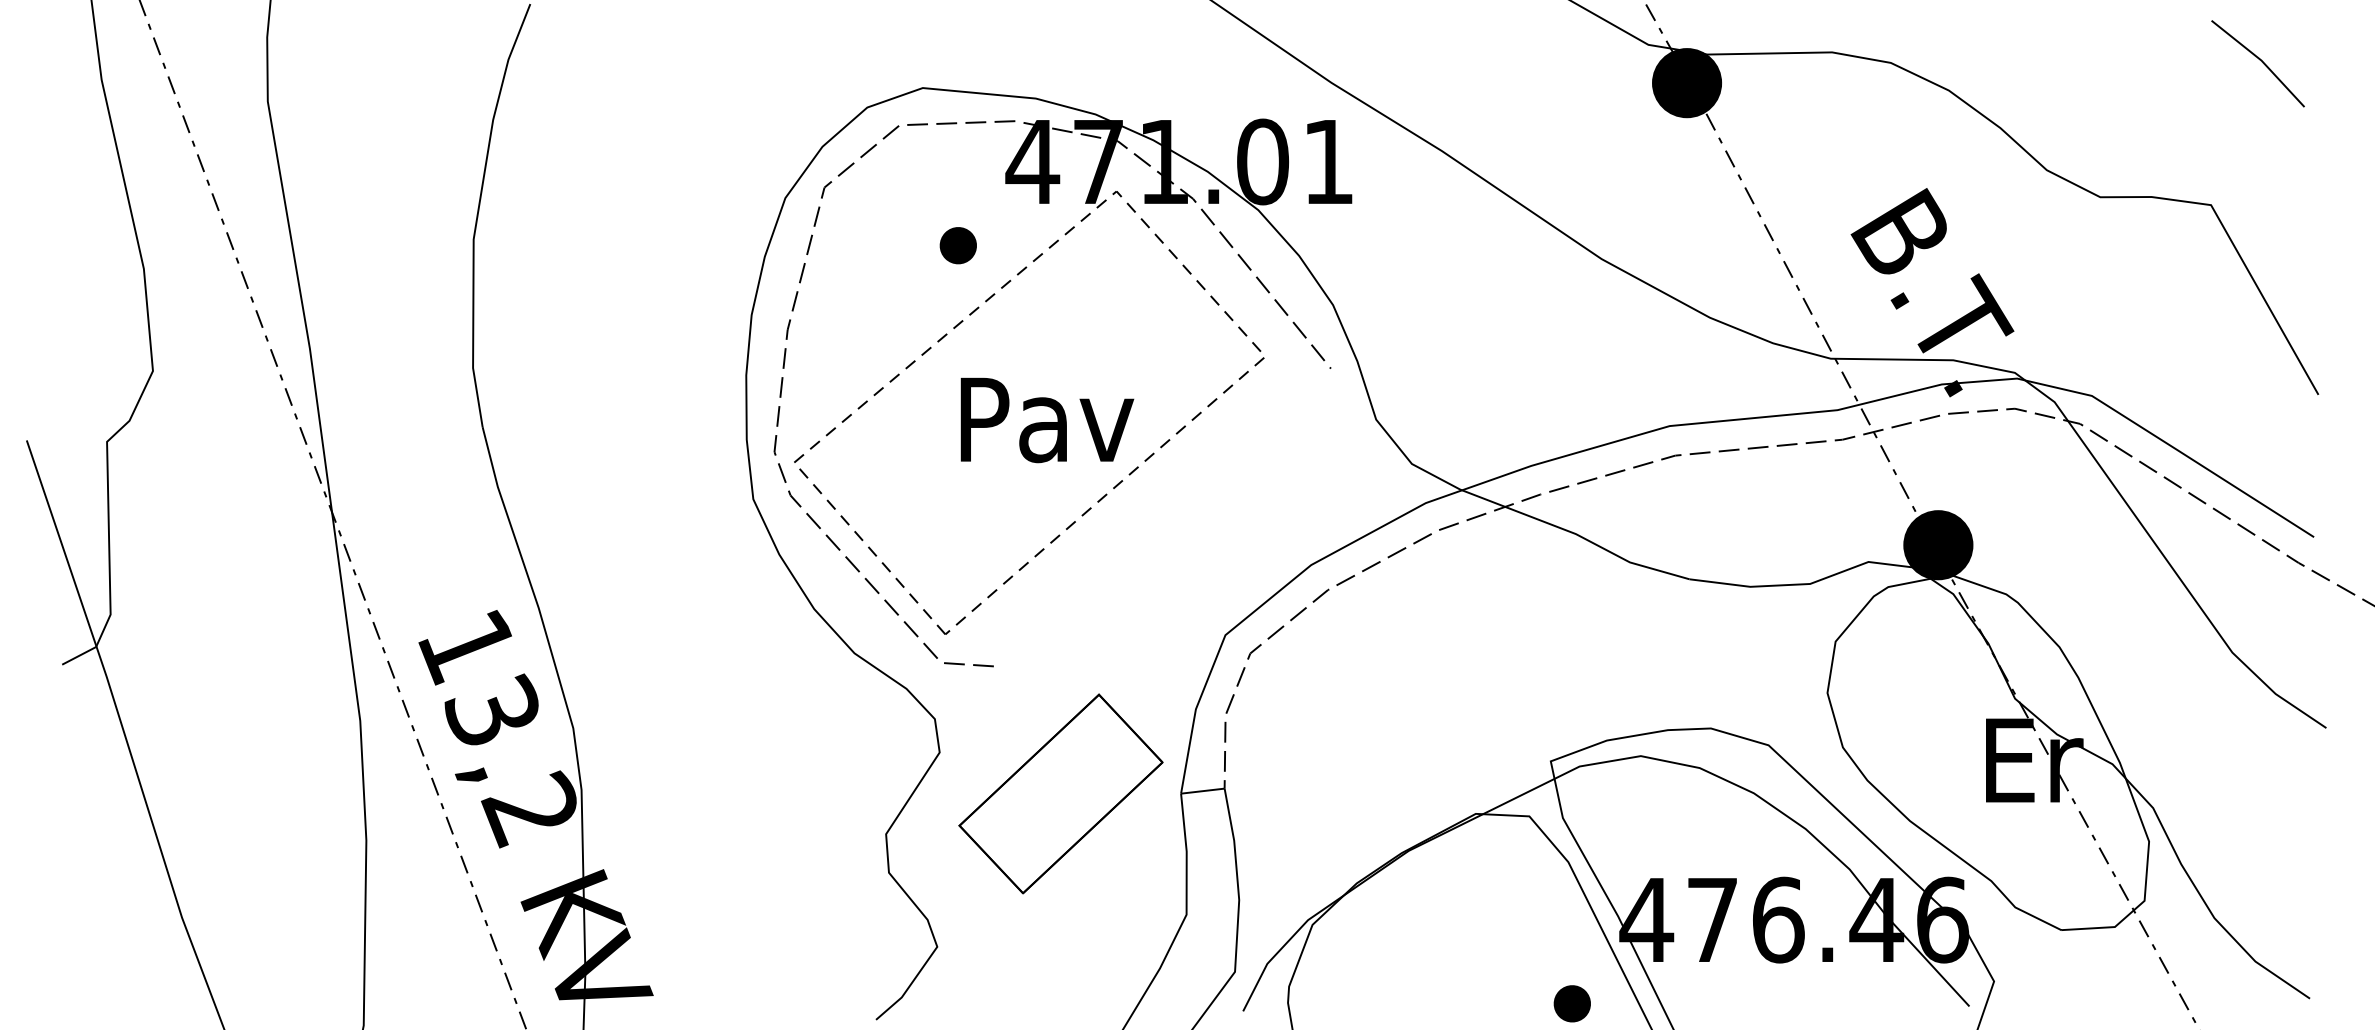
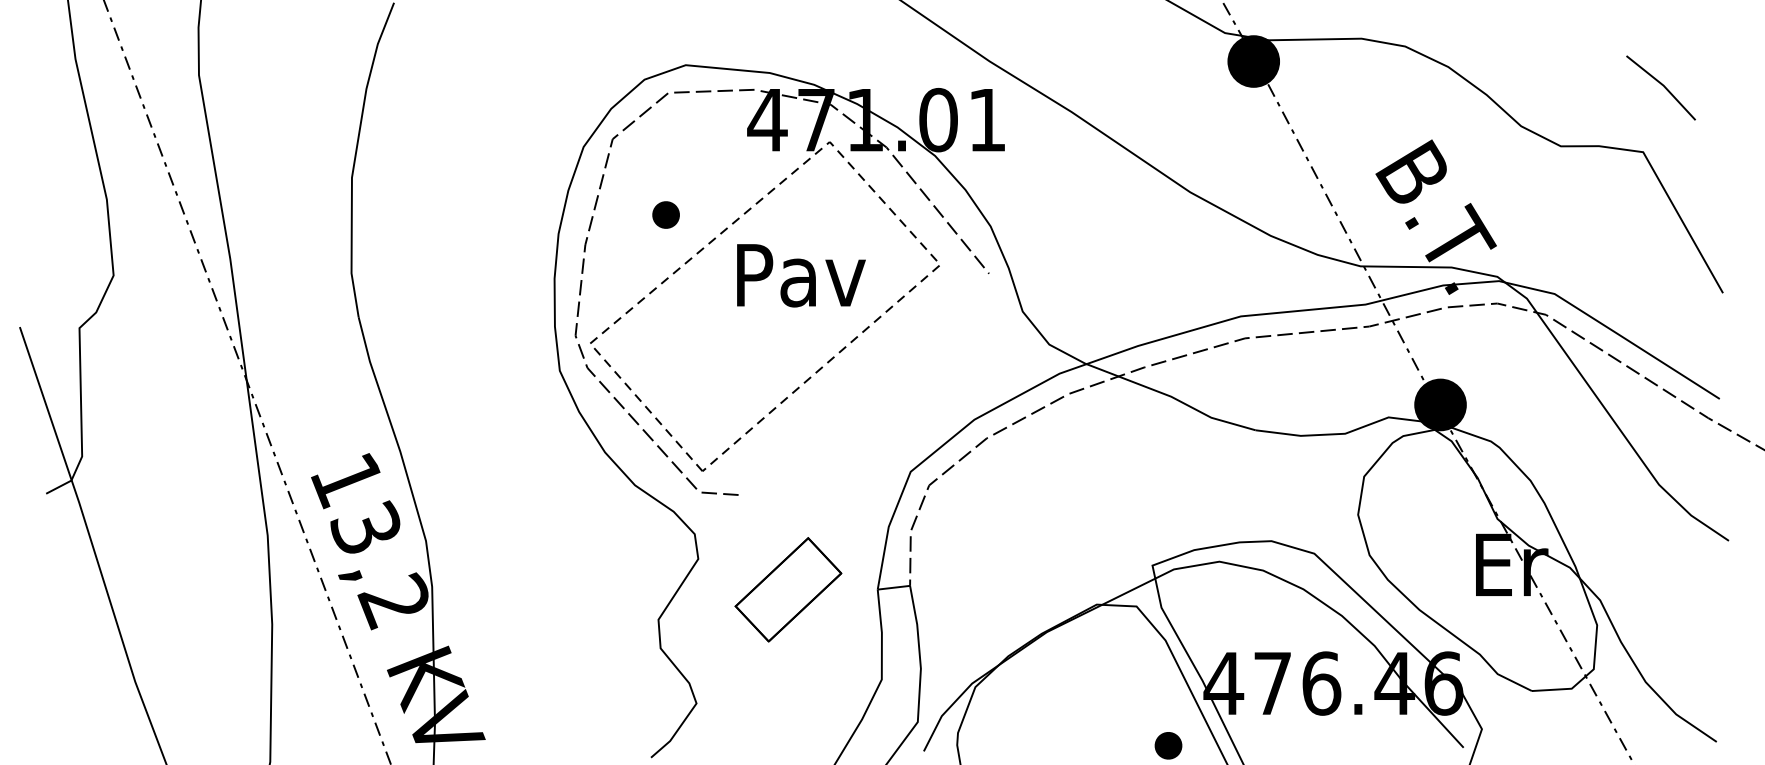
line: (2259, 60) -> (1662, 85), moved
part: (957, 245) -> (665, 214), moved
text: (1047, 420) -> (801, 275), moved
part: (1060, 793) -> (788, 589), size x0.7

